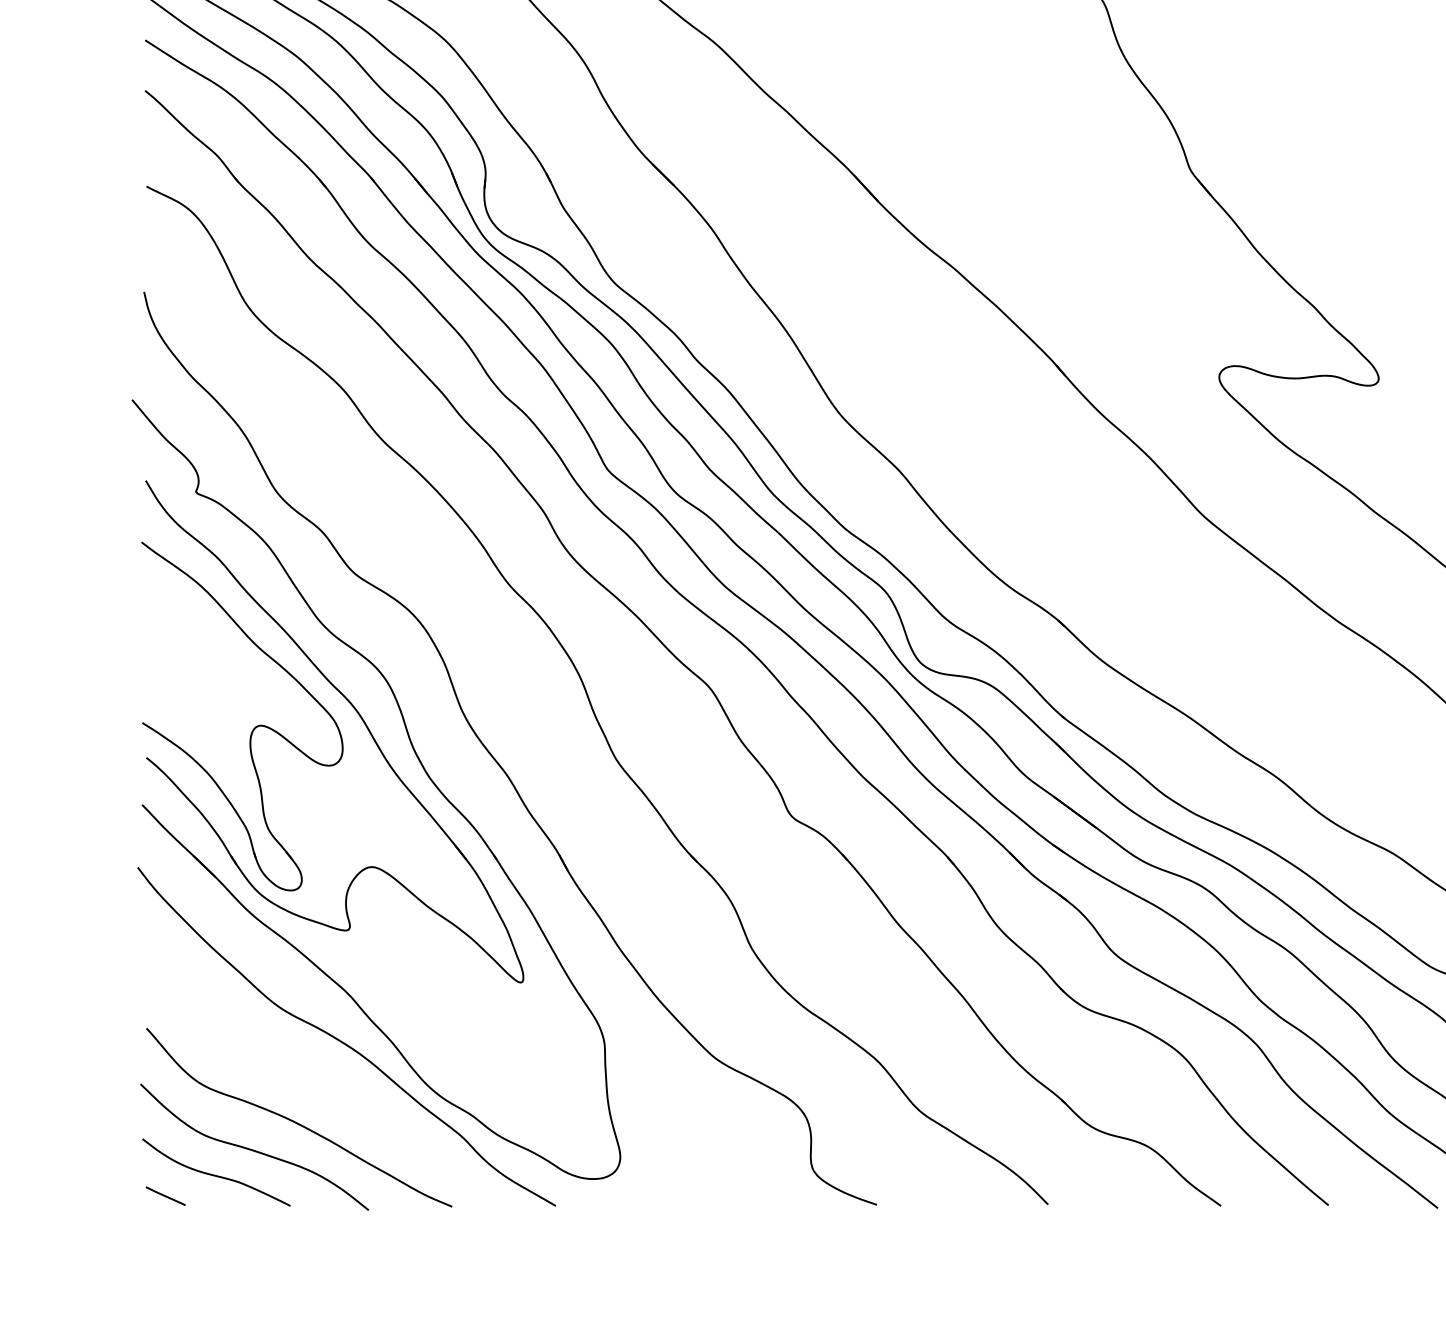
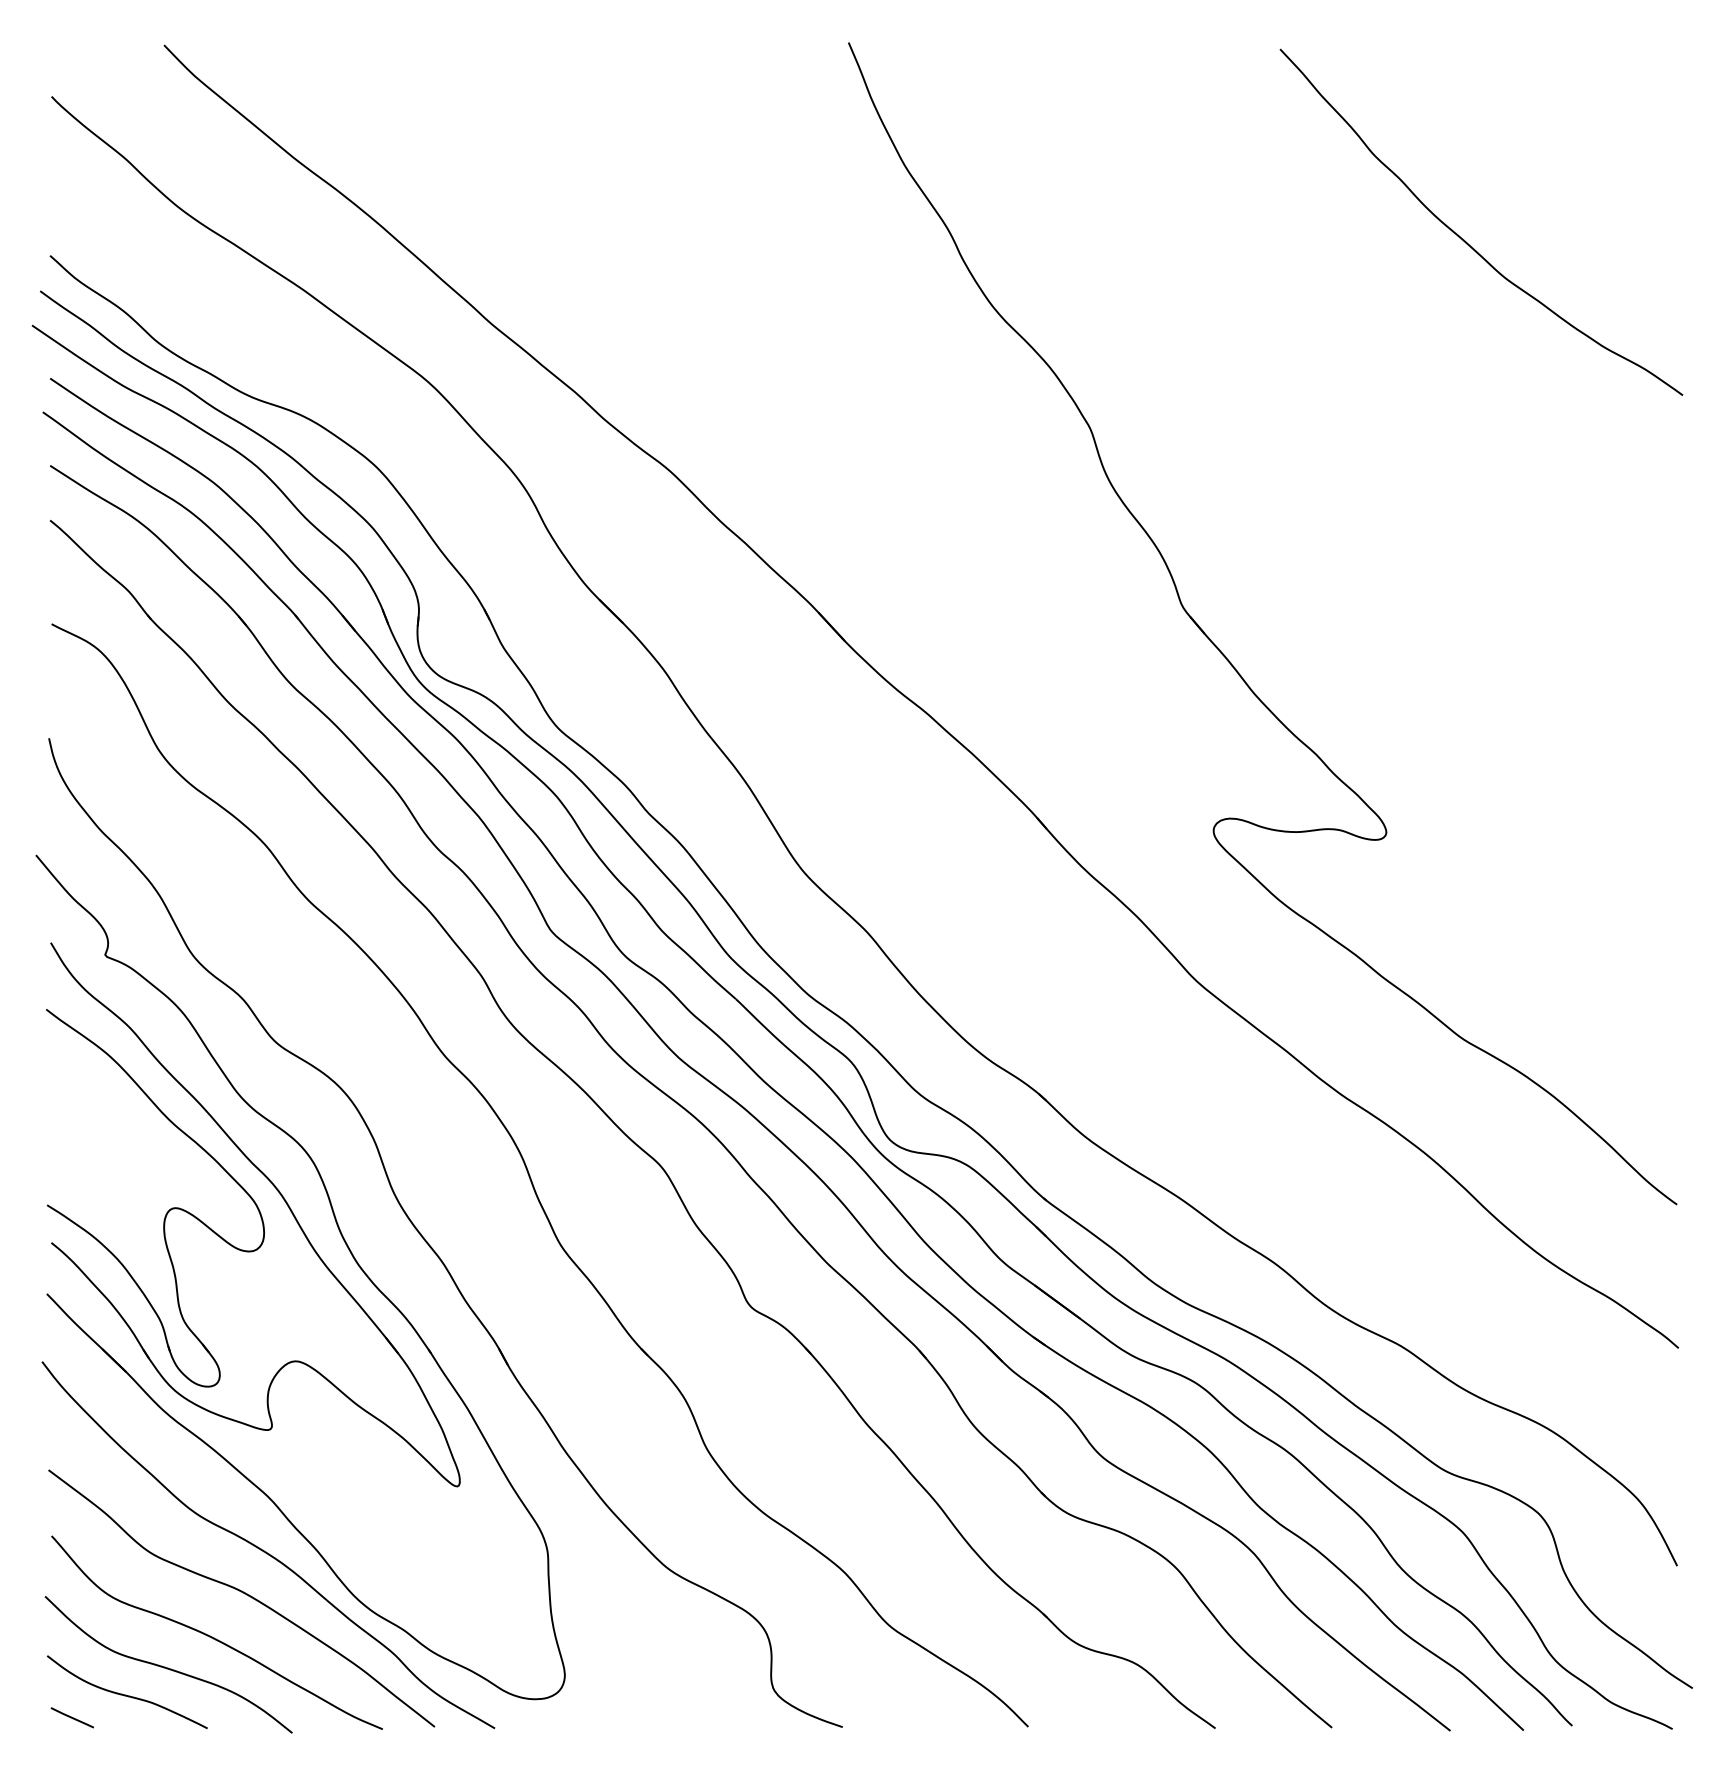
curve: (324, 1082) -> (244, 1594), added

